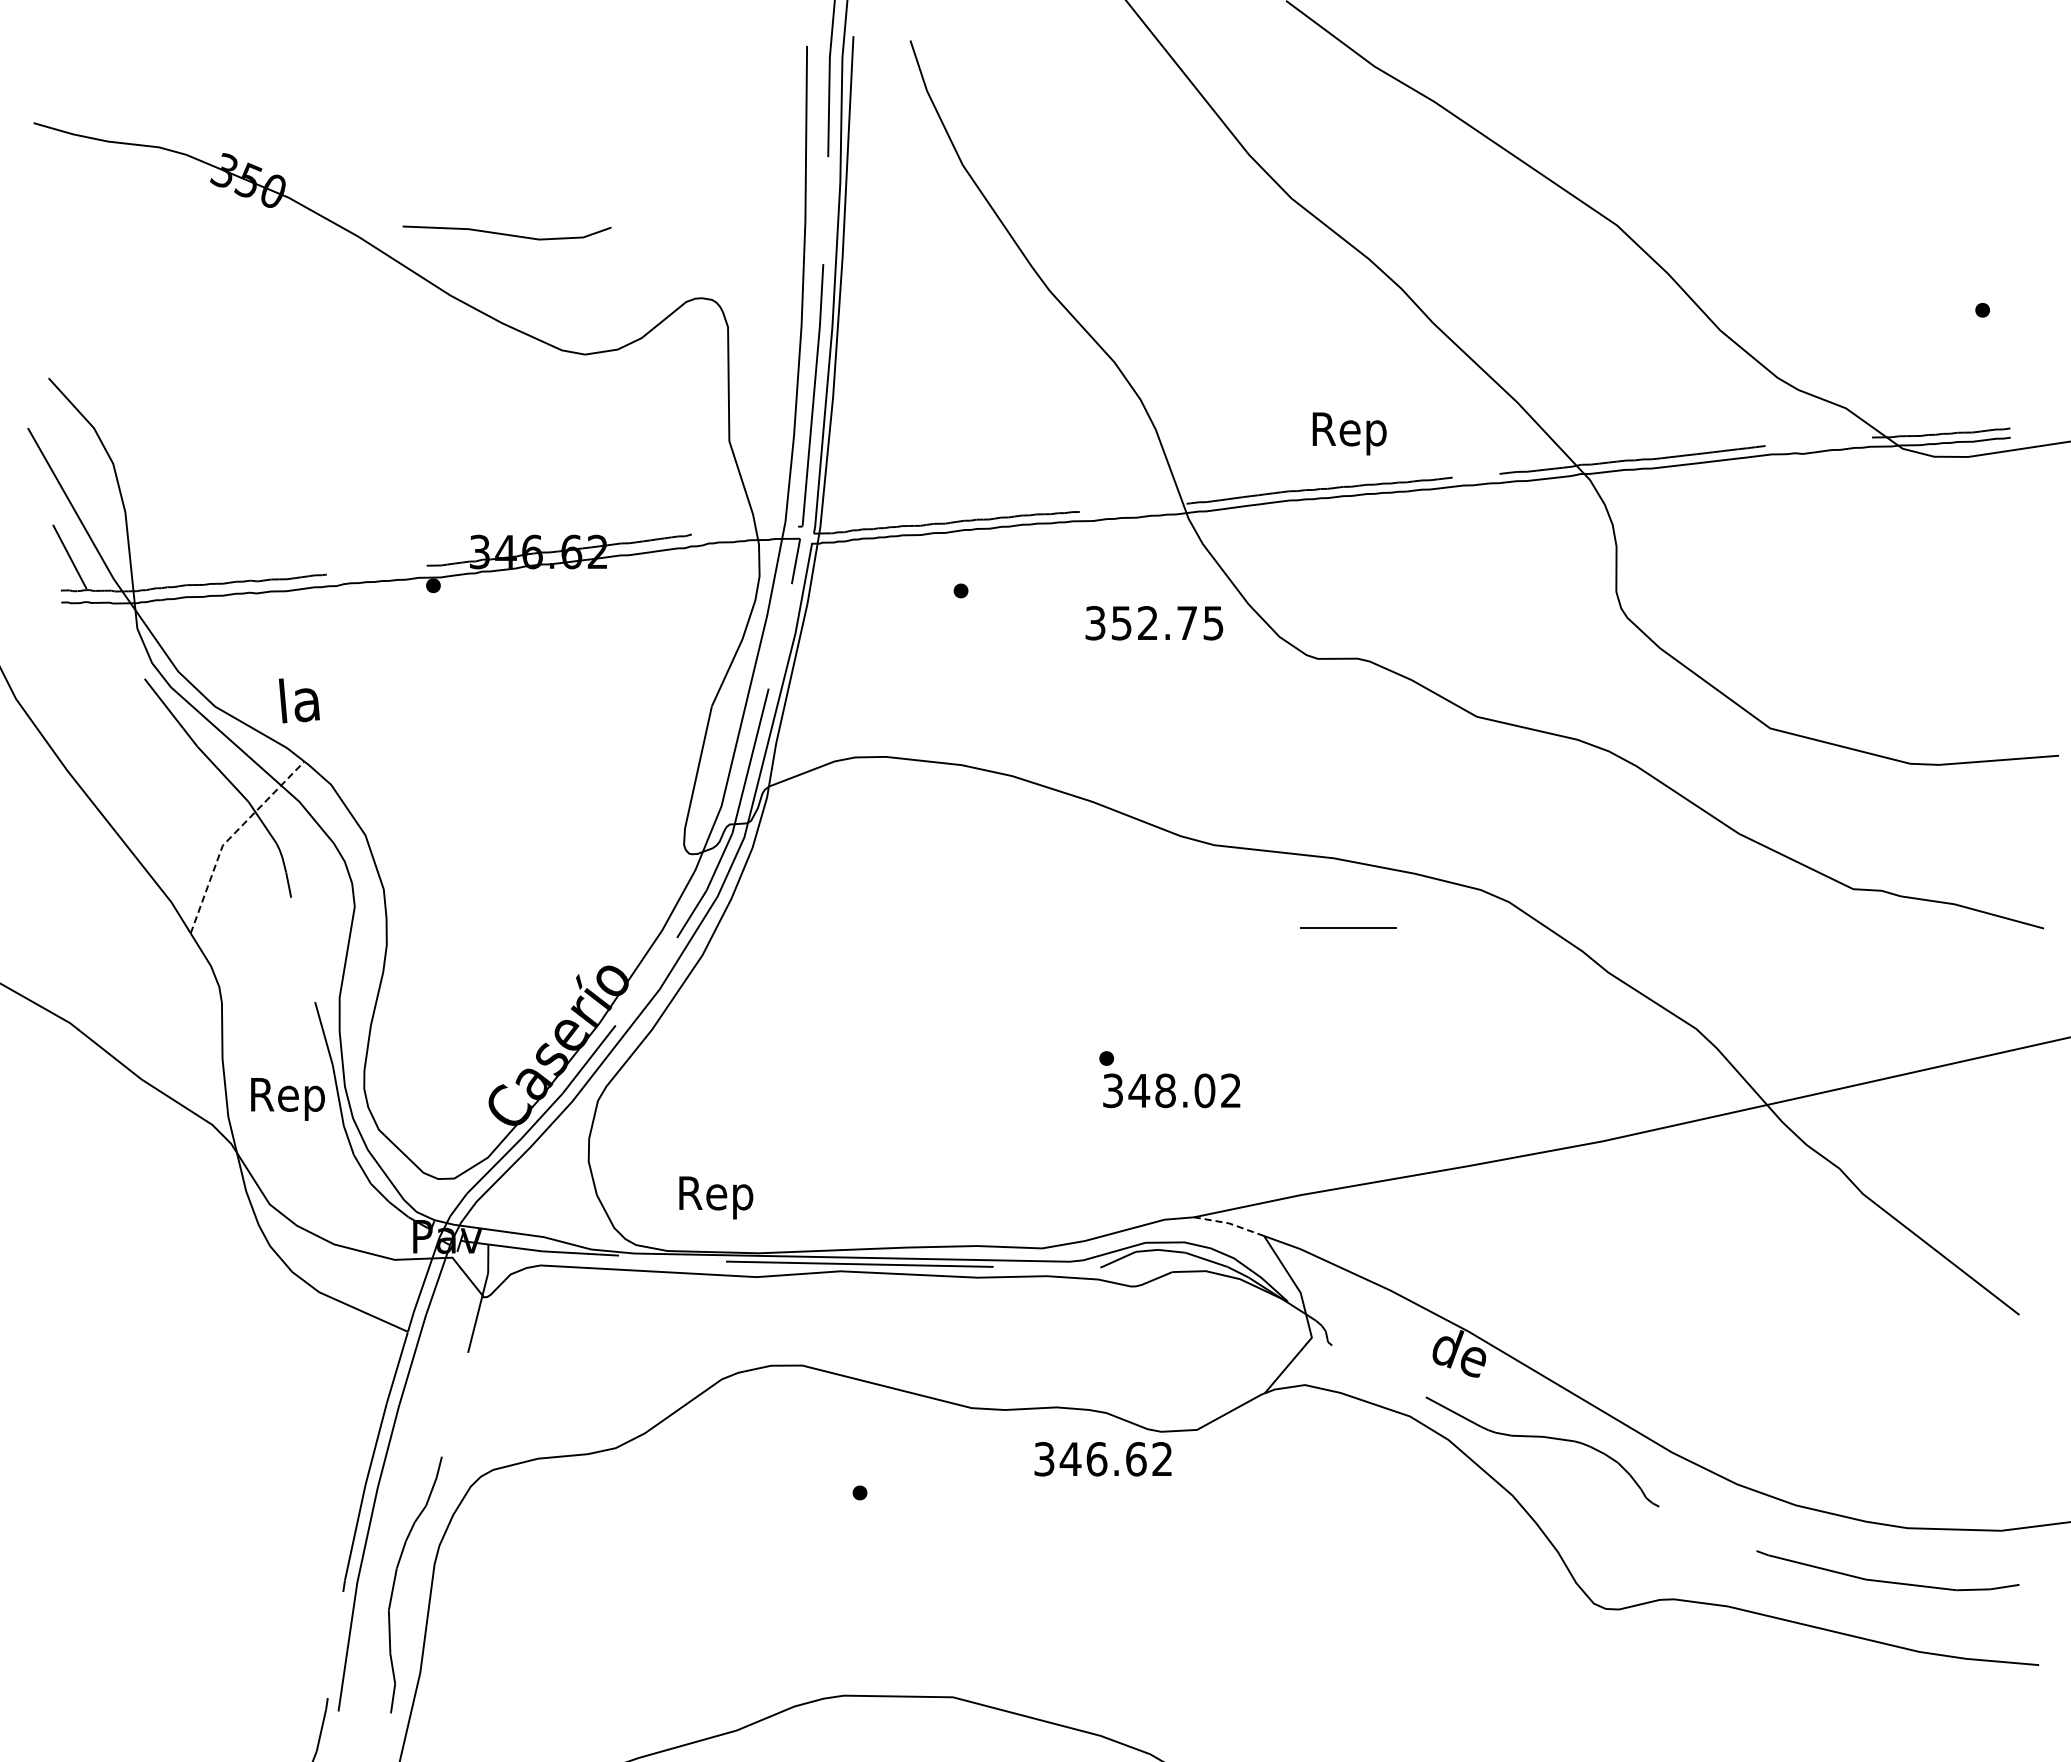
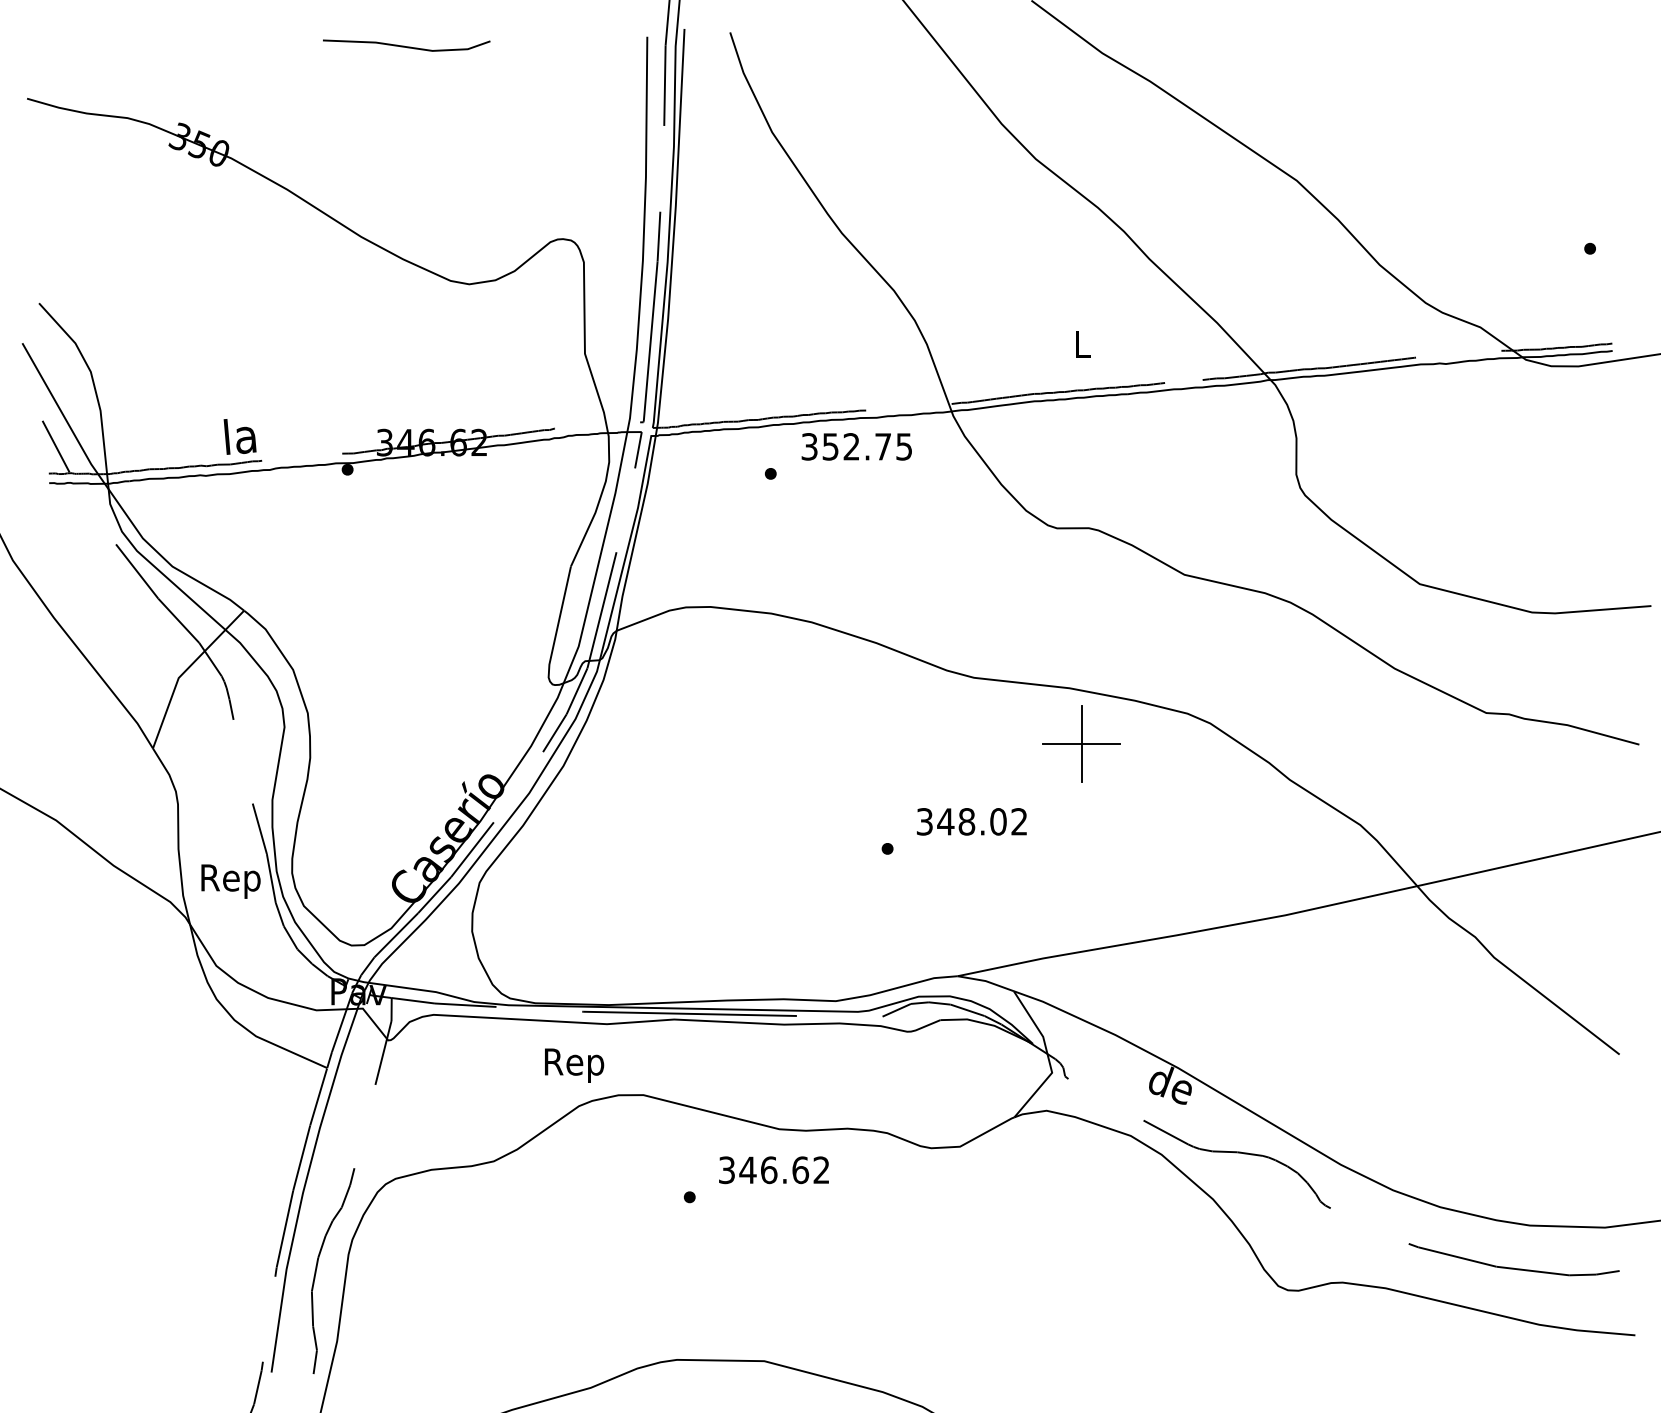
line: (506, 233) -> (406, 46), moved
text: (1349, 433) -> (1082, 347), Rep -> L
text: (1154, 623) -> (856, 447), moved
text: (299, 700) -> (240, 436), moved
line: (231, 837) -> (185, 671), dashed -> solid
line: (1348, 927) -> (1081, 743), added
text: (1171, 1090) -> (971, 821), moved
text: (716, 1197) -> (574, 1065), moved
line: (1229, 1223) -> (986, 981), dashed -> solid
text: (1102, 1459) -> (773, 1170), moved

